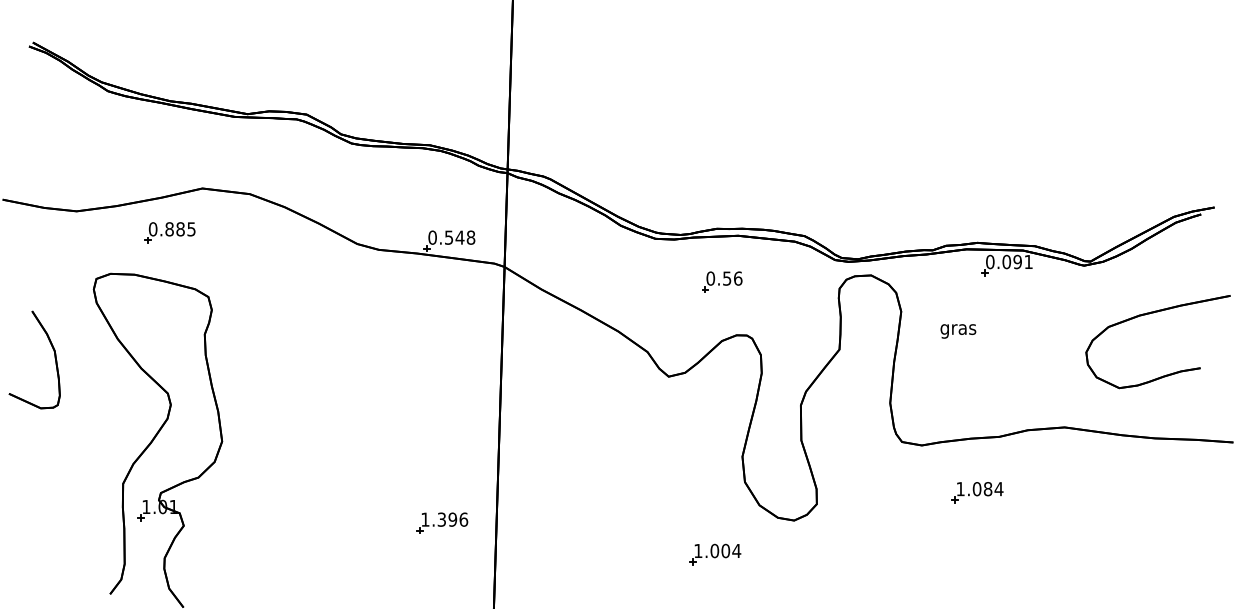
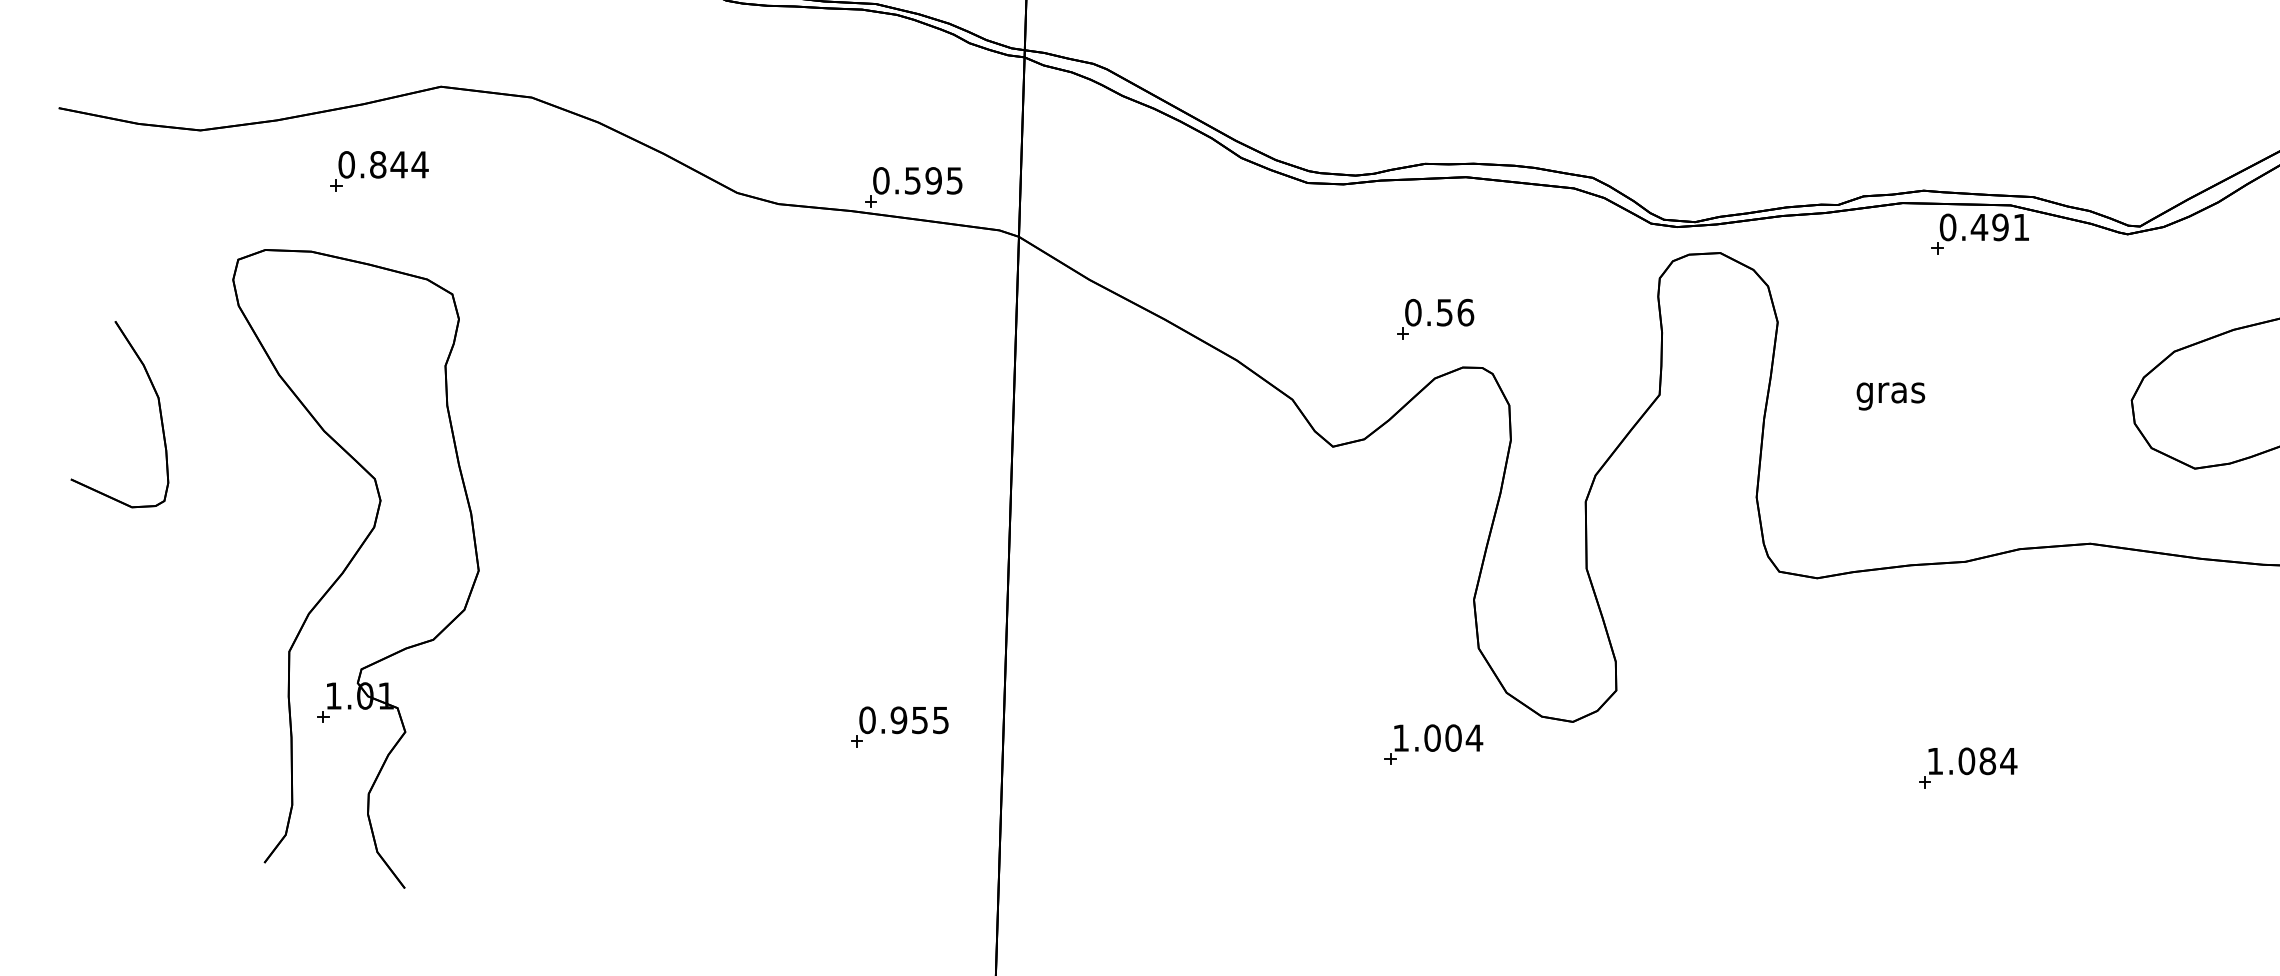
text: (186, 229) -> (410, 165), 0.885 -> 0.844
text: (465, 237) -> (944, 180), 0.548 -> 0.595
text: (1006, 261) -> (1979, 226), 0.091 -> 0.491
part: (722, 281) -> (1435, 318), moved
text: (958, 331) -> (1891, 396), moved
part: (977, 492) -> (1967, 767), moved
text: (444, 519) -> (904, 719), 1.396 -> 0.955
part: (715, 554) -> (1433, 744), moved

